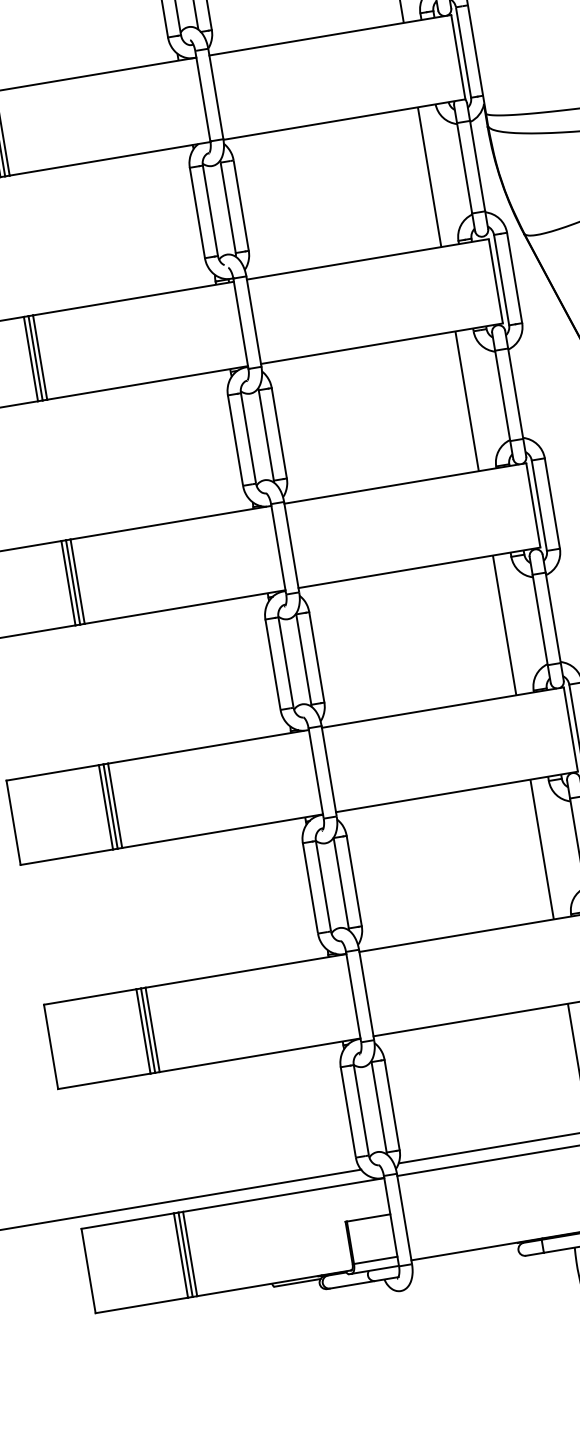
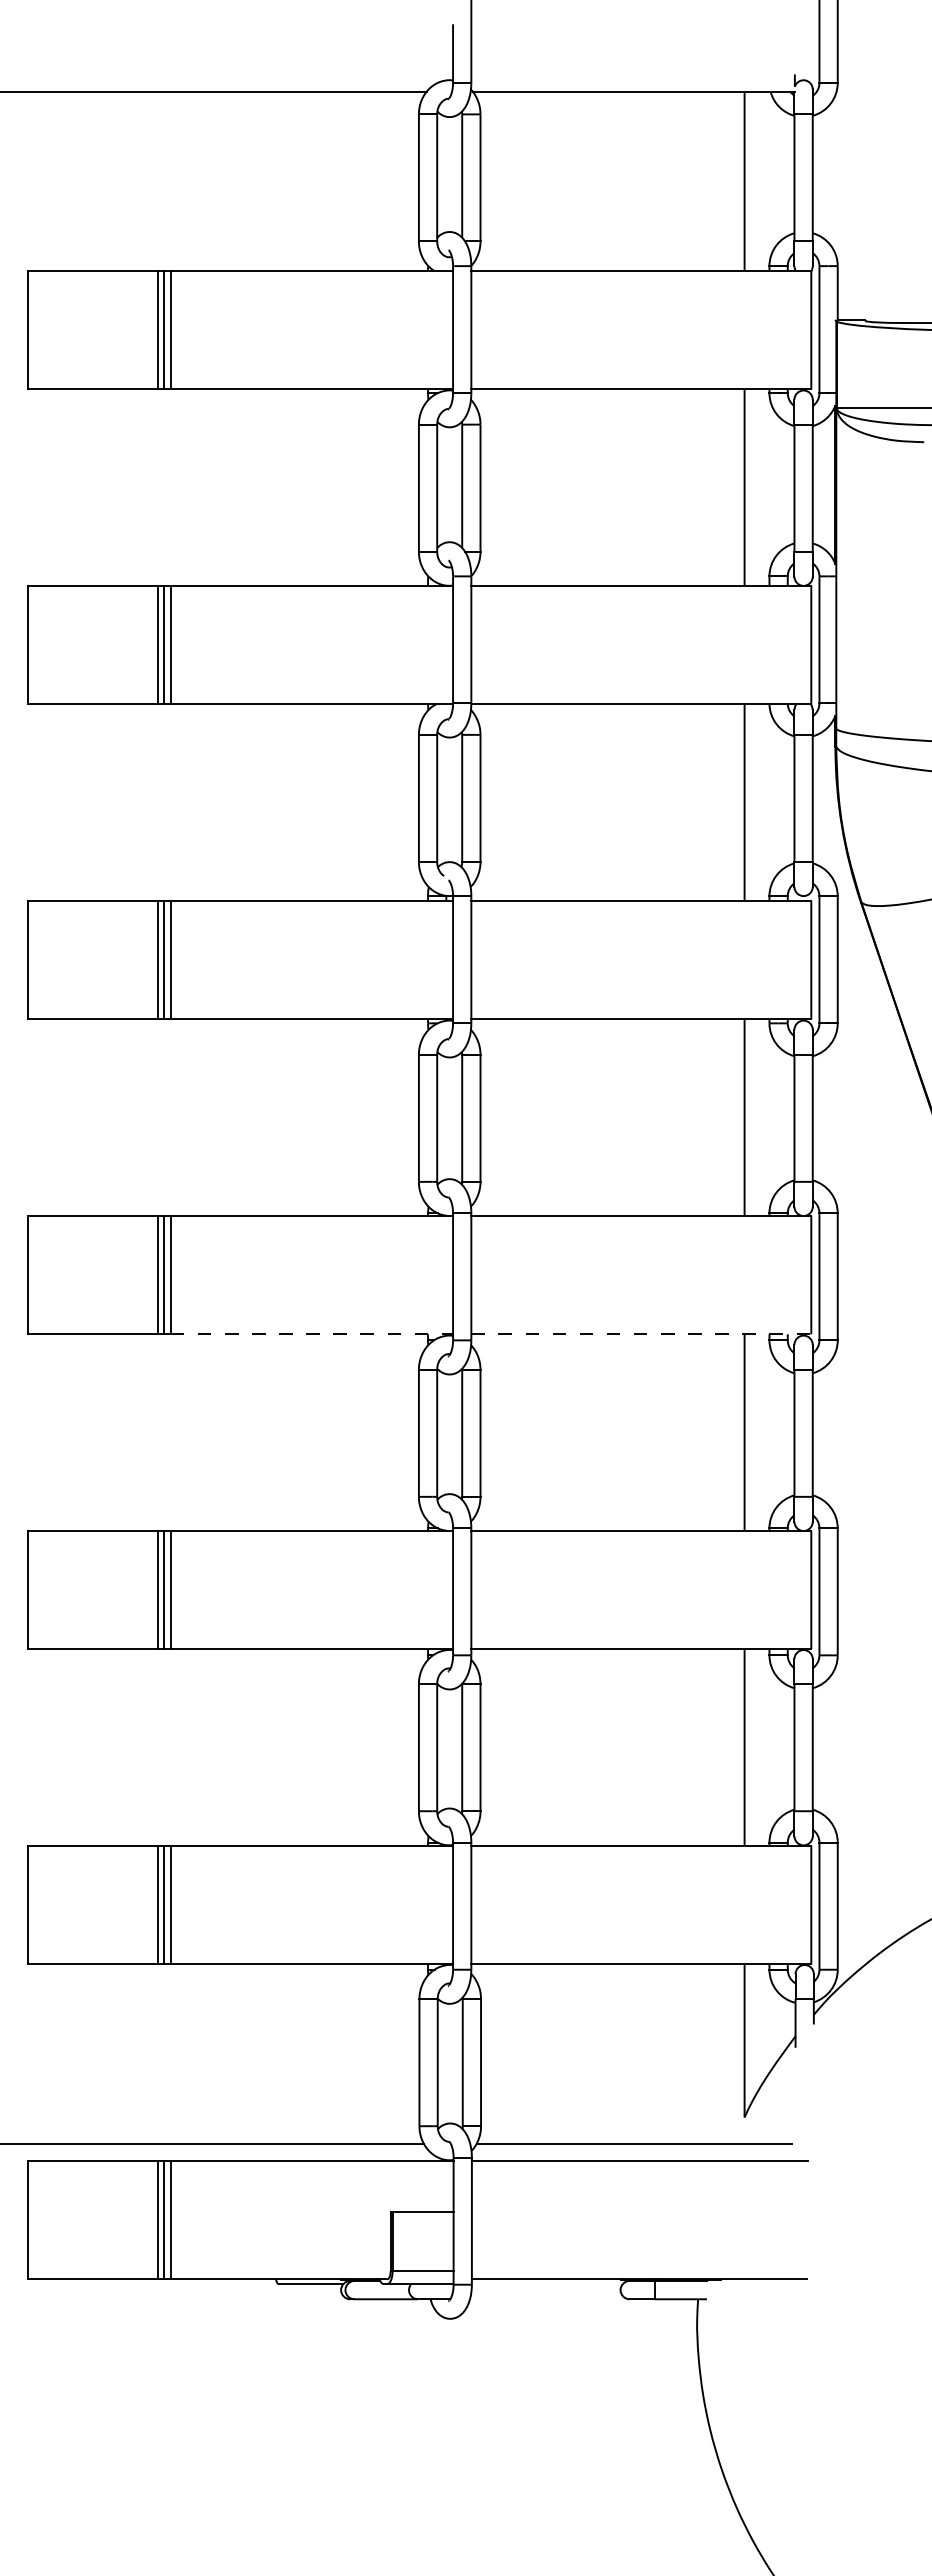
line: (419, 567) -> (641, 1334), solid -> dashed
line: (185, 607) -> (312, 1334), solid -> dashed

